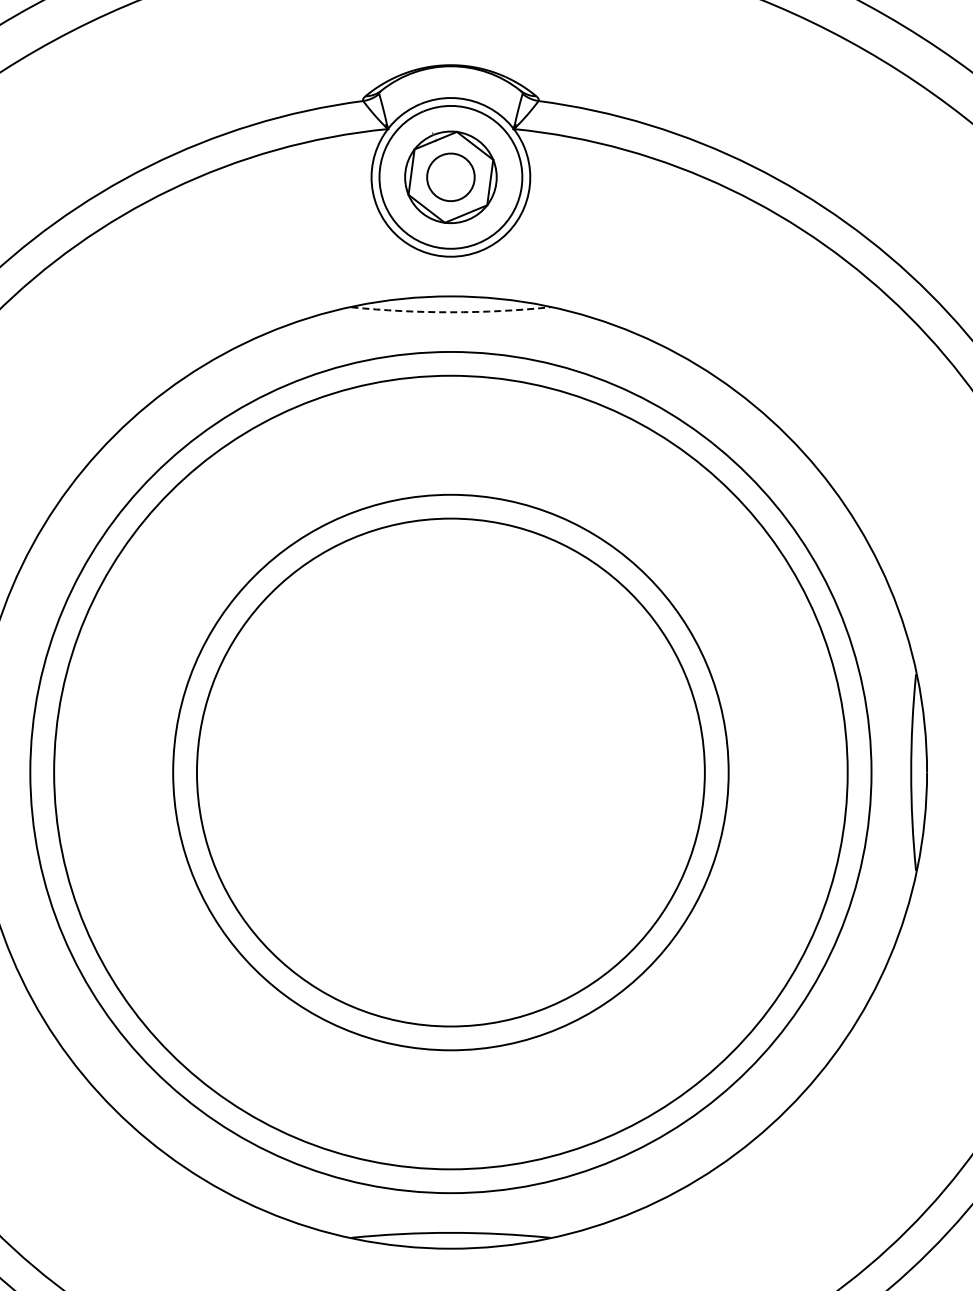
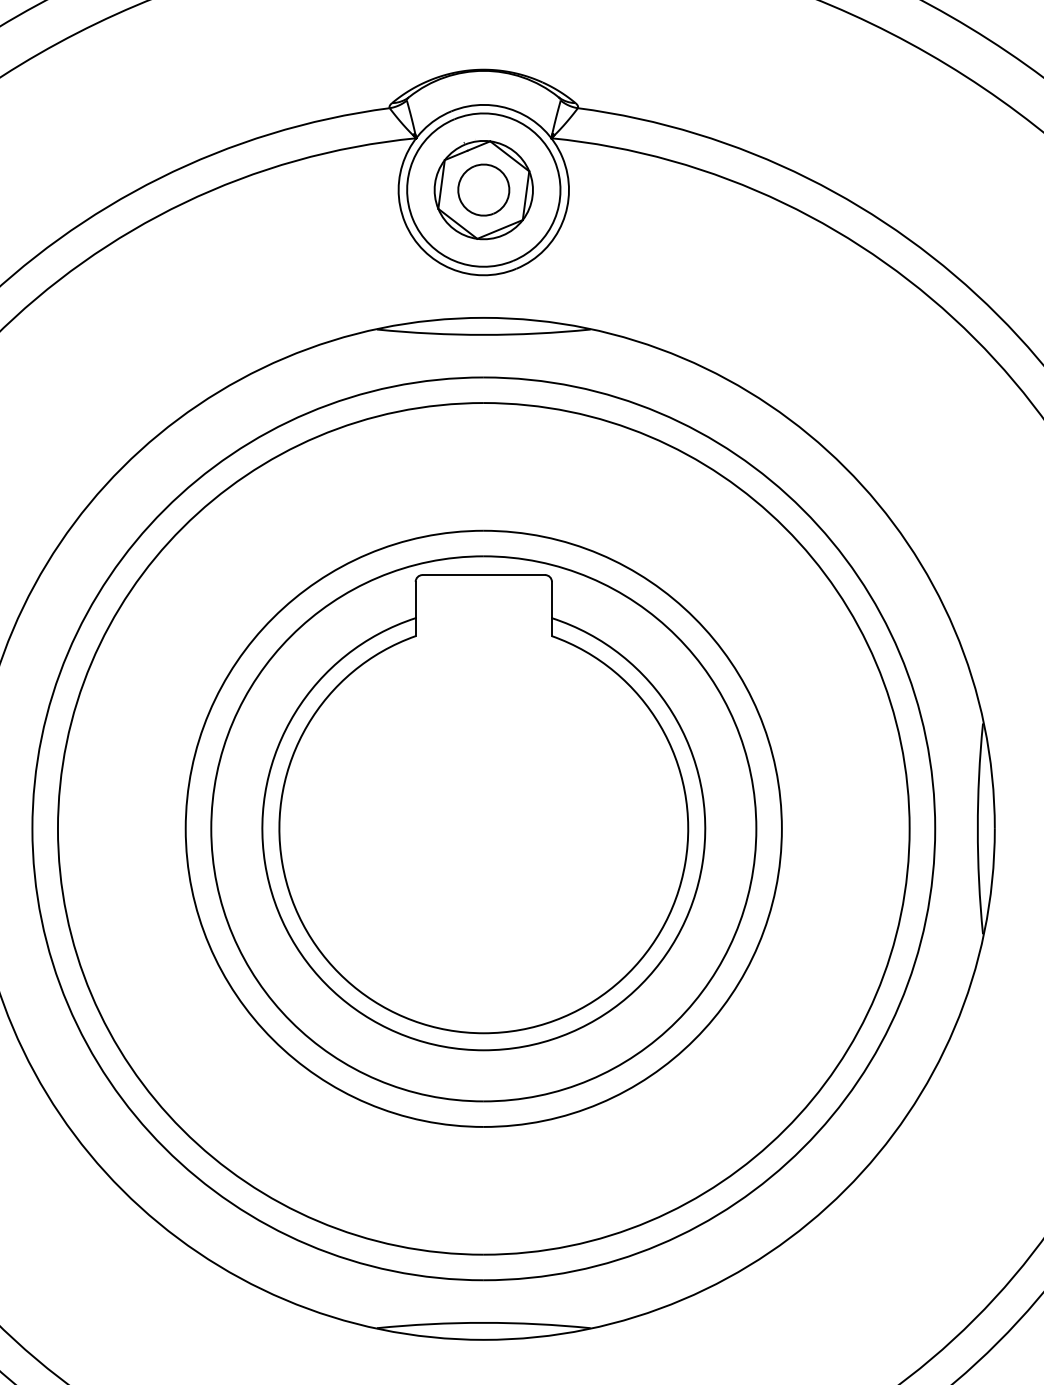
arc: (450, 312) -> (483, 335), dashed -> solid
part: (450, 757) -> (483, 812), added

